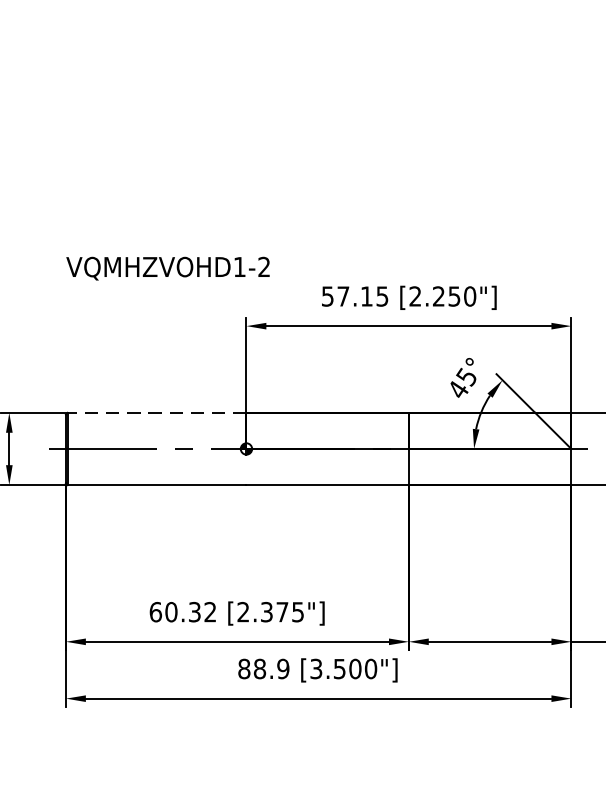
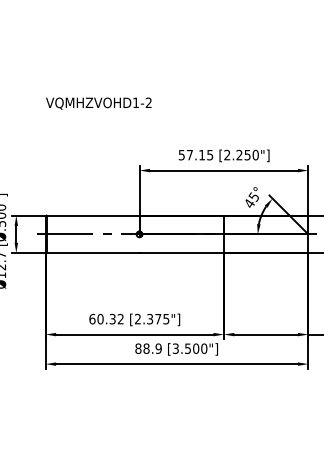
text: (167, 268) -> (98, 103), moved
line: (155, 412) -> (92, 215), dashed -> solid

